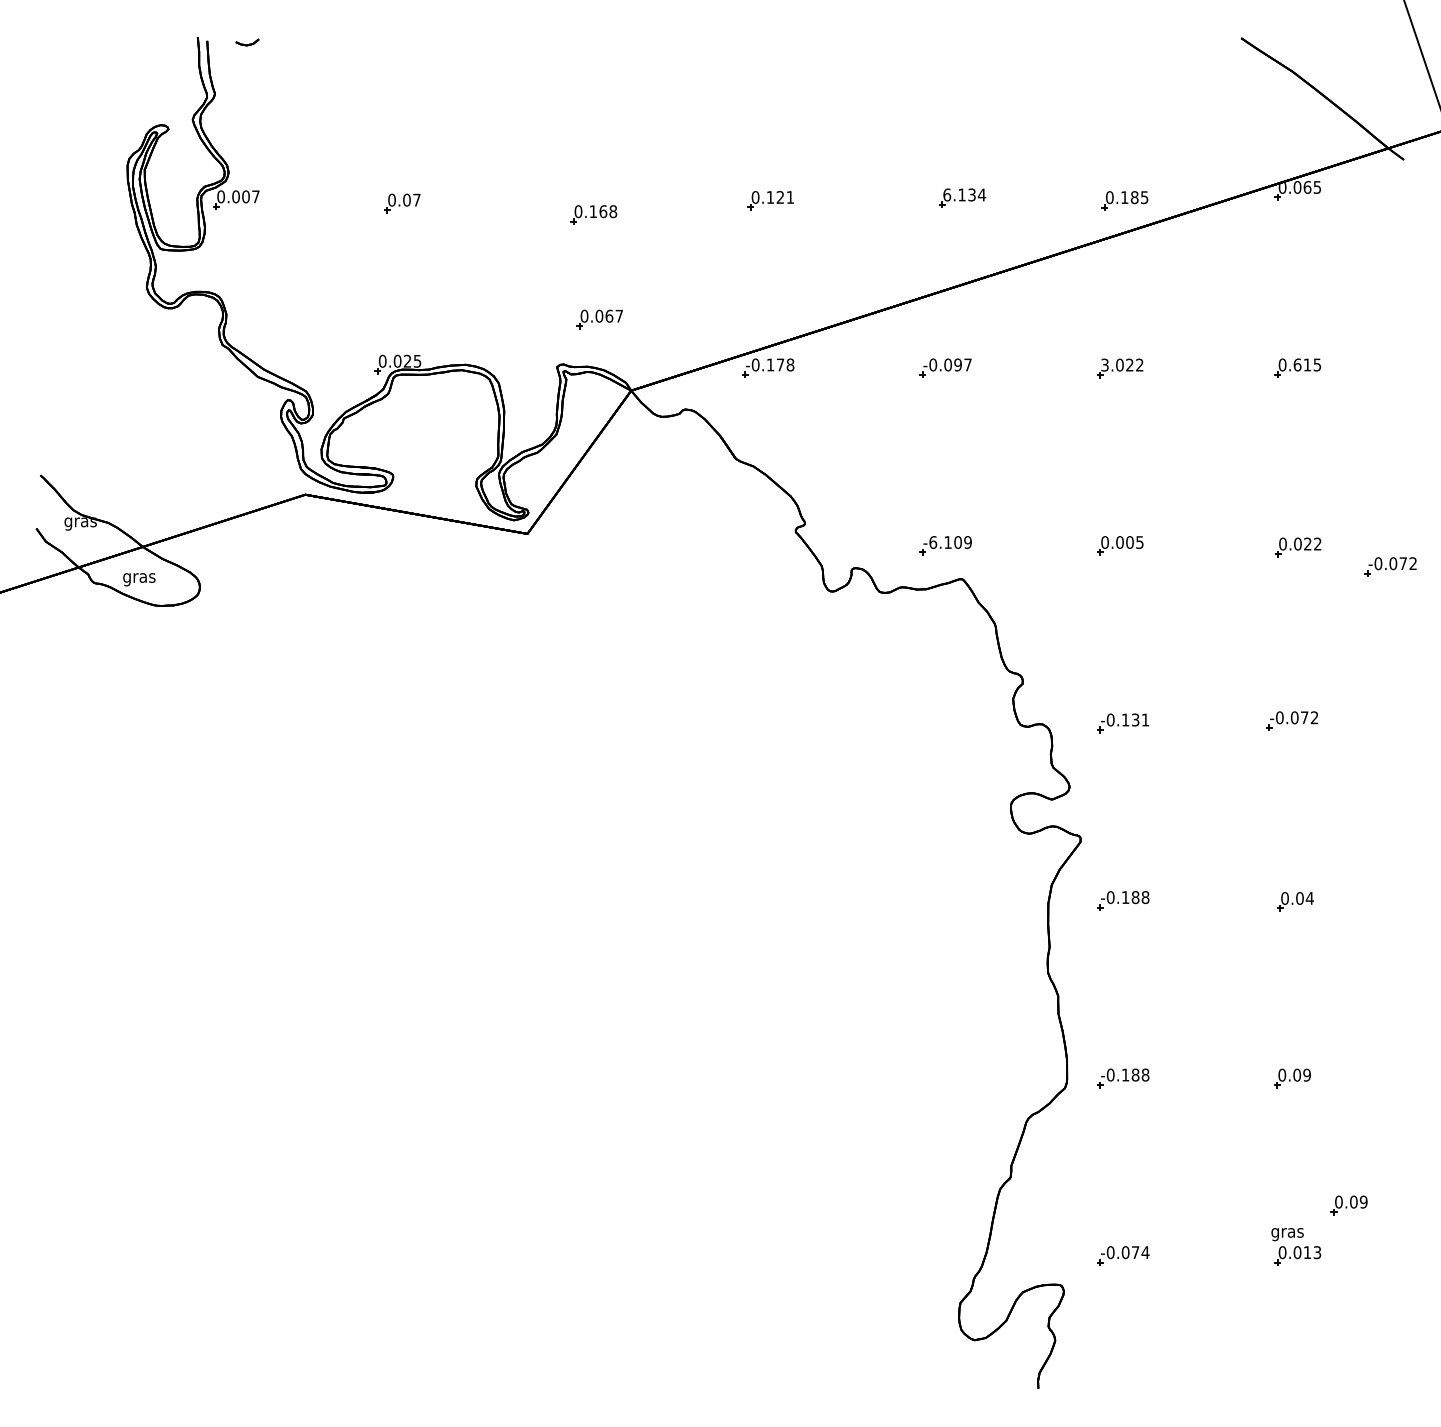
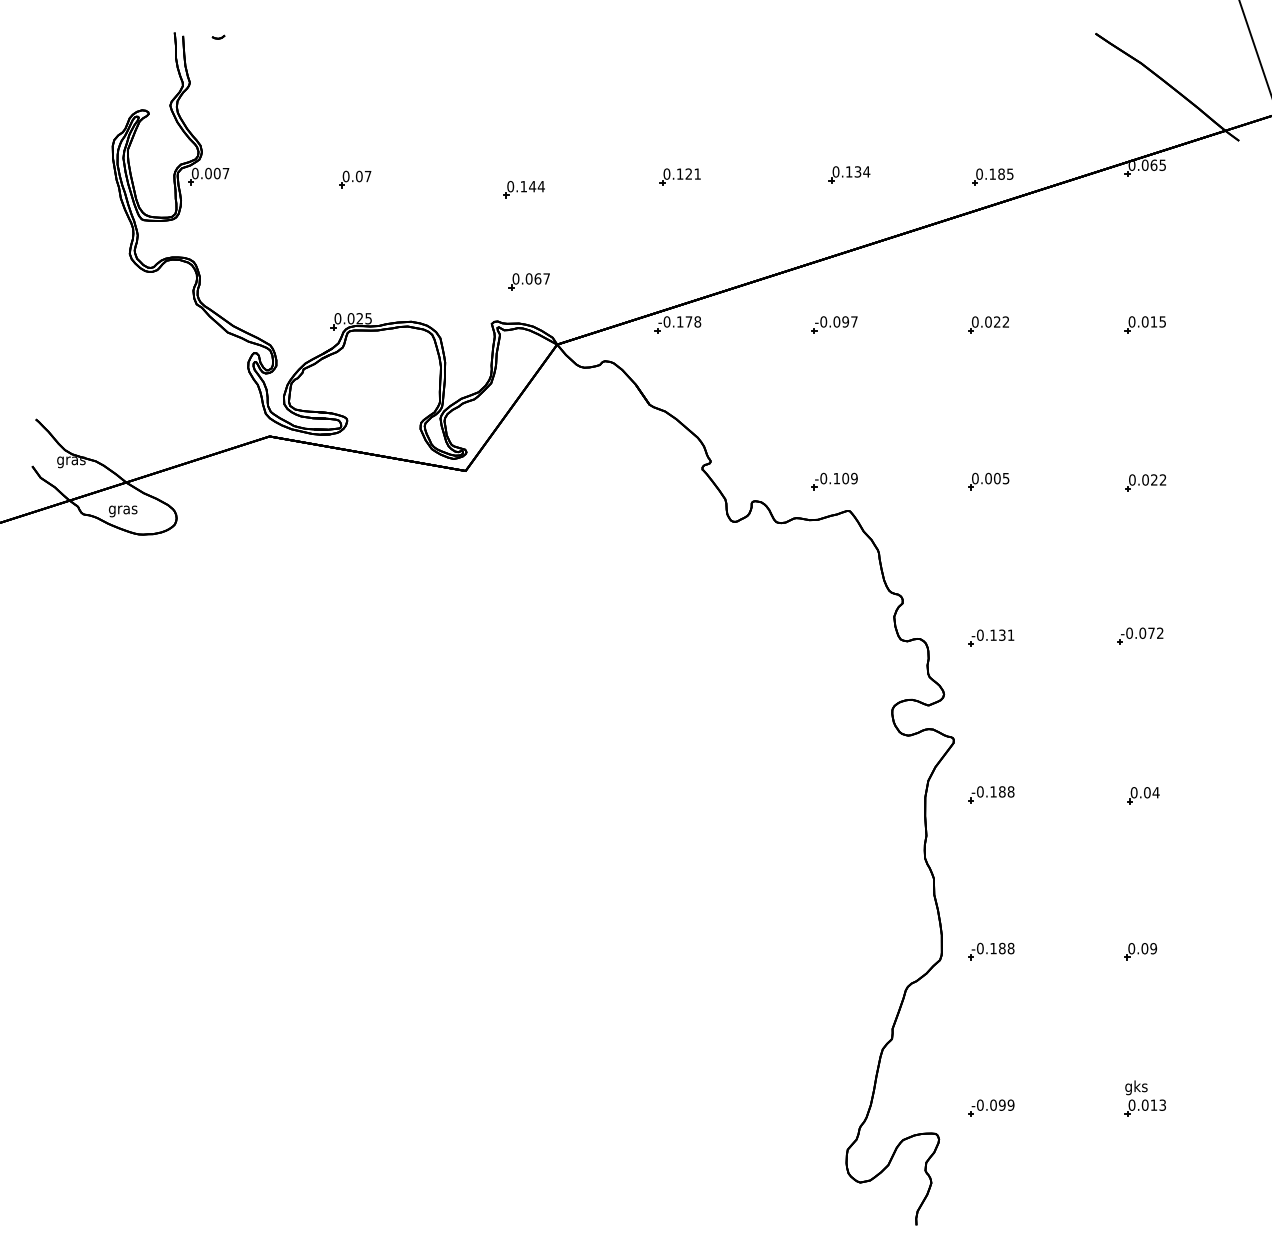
part: (247, 41) -> (218, 36), size x0.62
text: (946, 194) -> (835, 171), 6.134 -> 0.134
text: (607, 211) -> (536, 186), 0.168 -> 0.144
text: (1104, 364) -> (974, 321), 3.022 -> 0.022
text: (1297, 364) -> (1145, 321), 0.615 -> 0.015
text: (932, 541) -> (823, 477), -6.109 -> -0.109
part: (1390, 566) -> (1227, 499), removed
part: (1348, 1205) -> (1190, 1063), removed
text: (1287, 1232) -> (1136, 1087), gras -> gks
text: (1140, 1251) -> (1006, 1104), -0.074 -> -0.099

